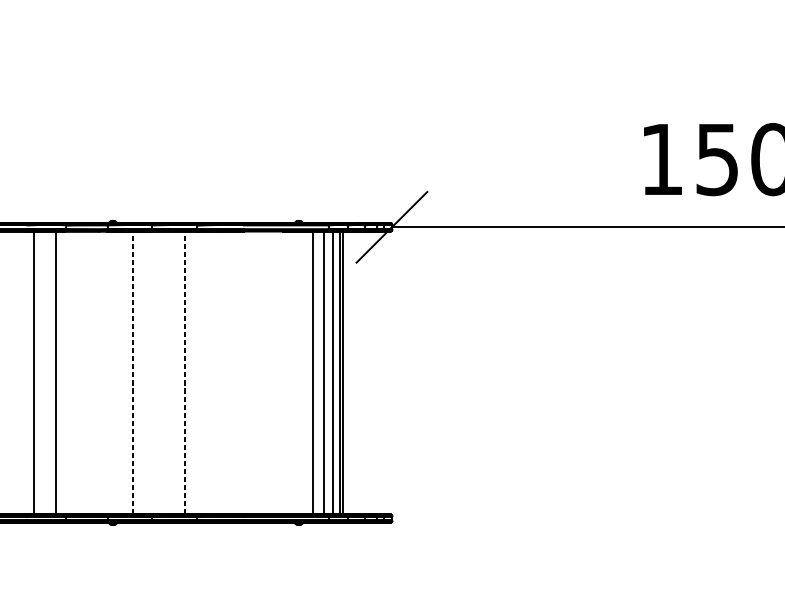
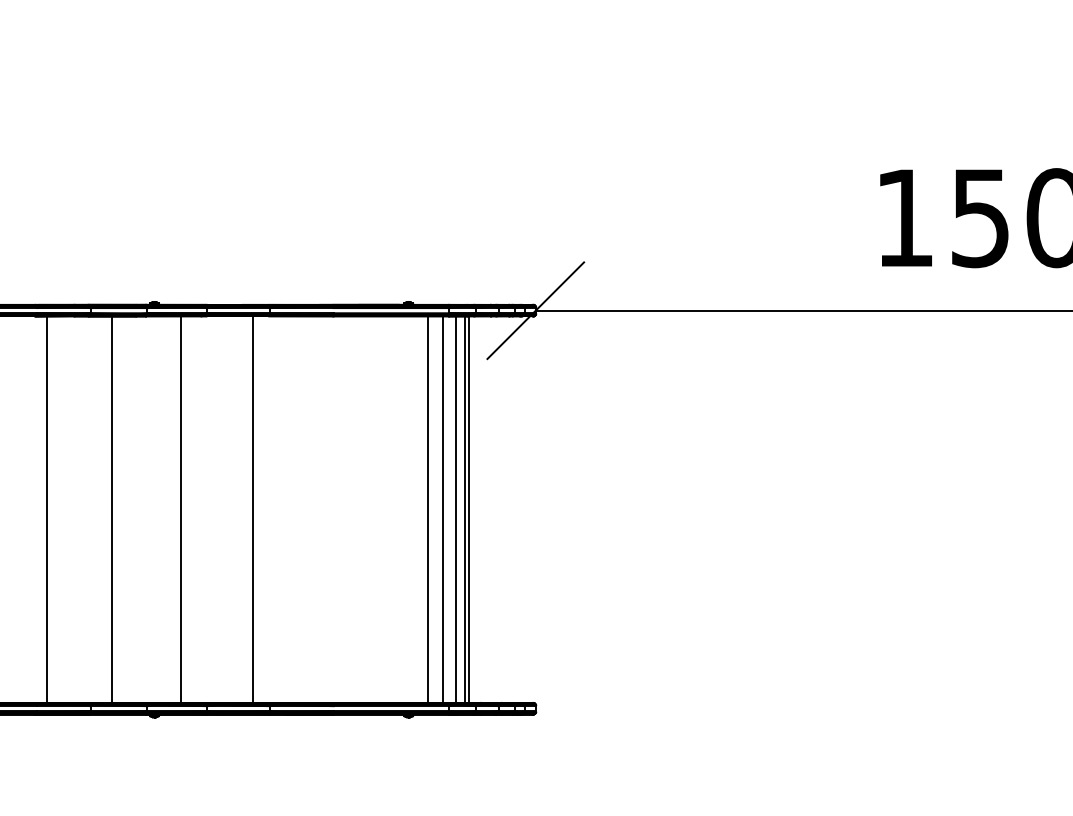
line: (55, 372) -> (112, 509), moved
line: (132, 372) -> (181, 509), dashed -> solid
line: (184, 372) -> (252, 509), dashed -> solid

